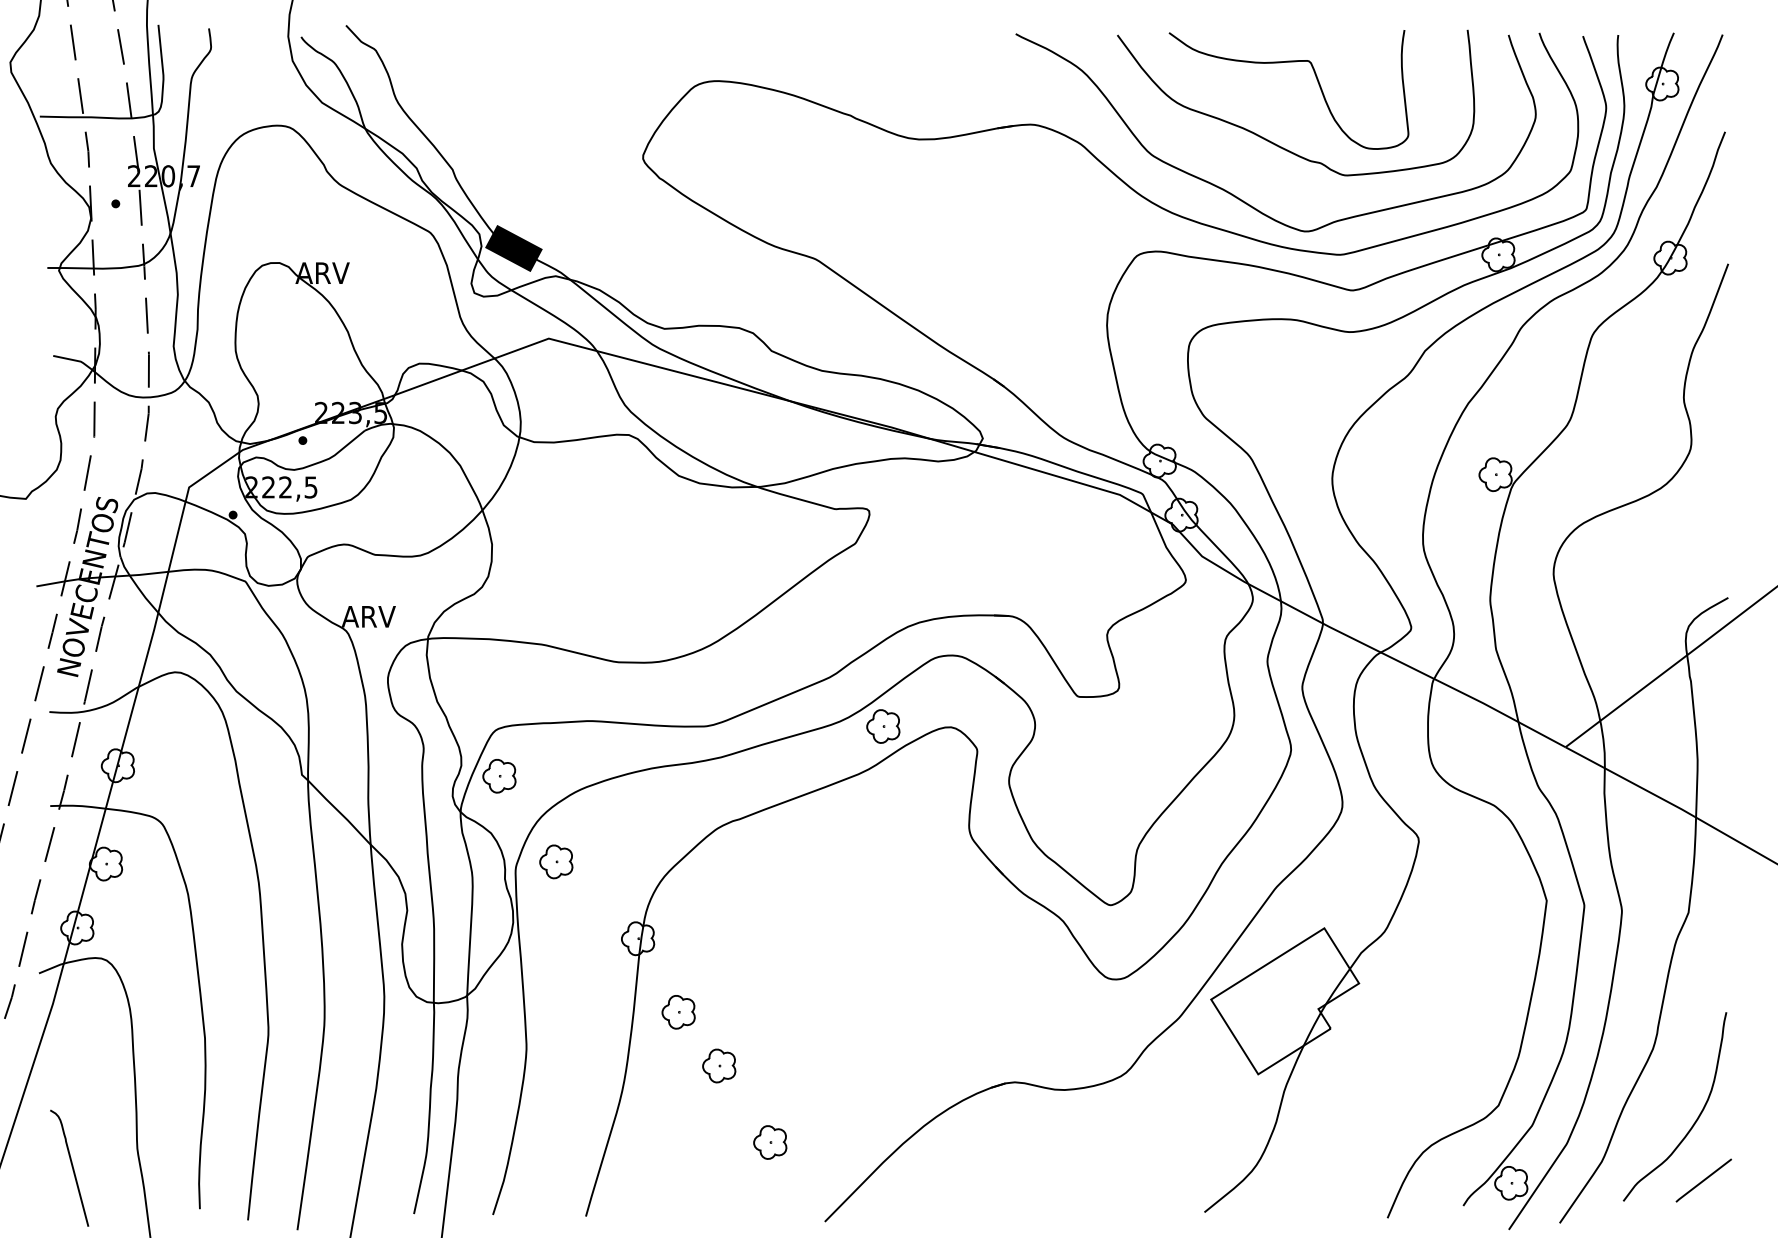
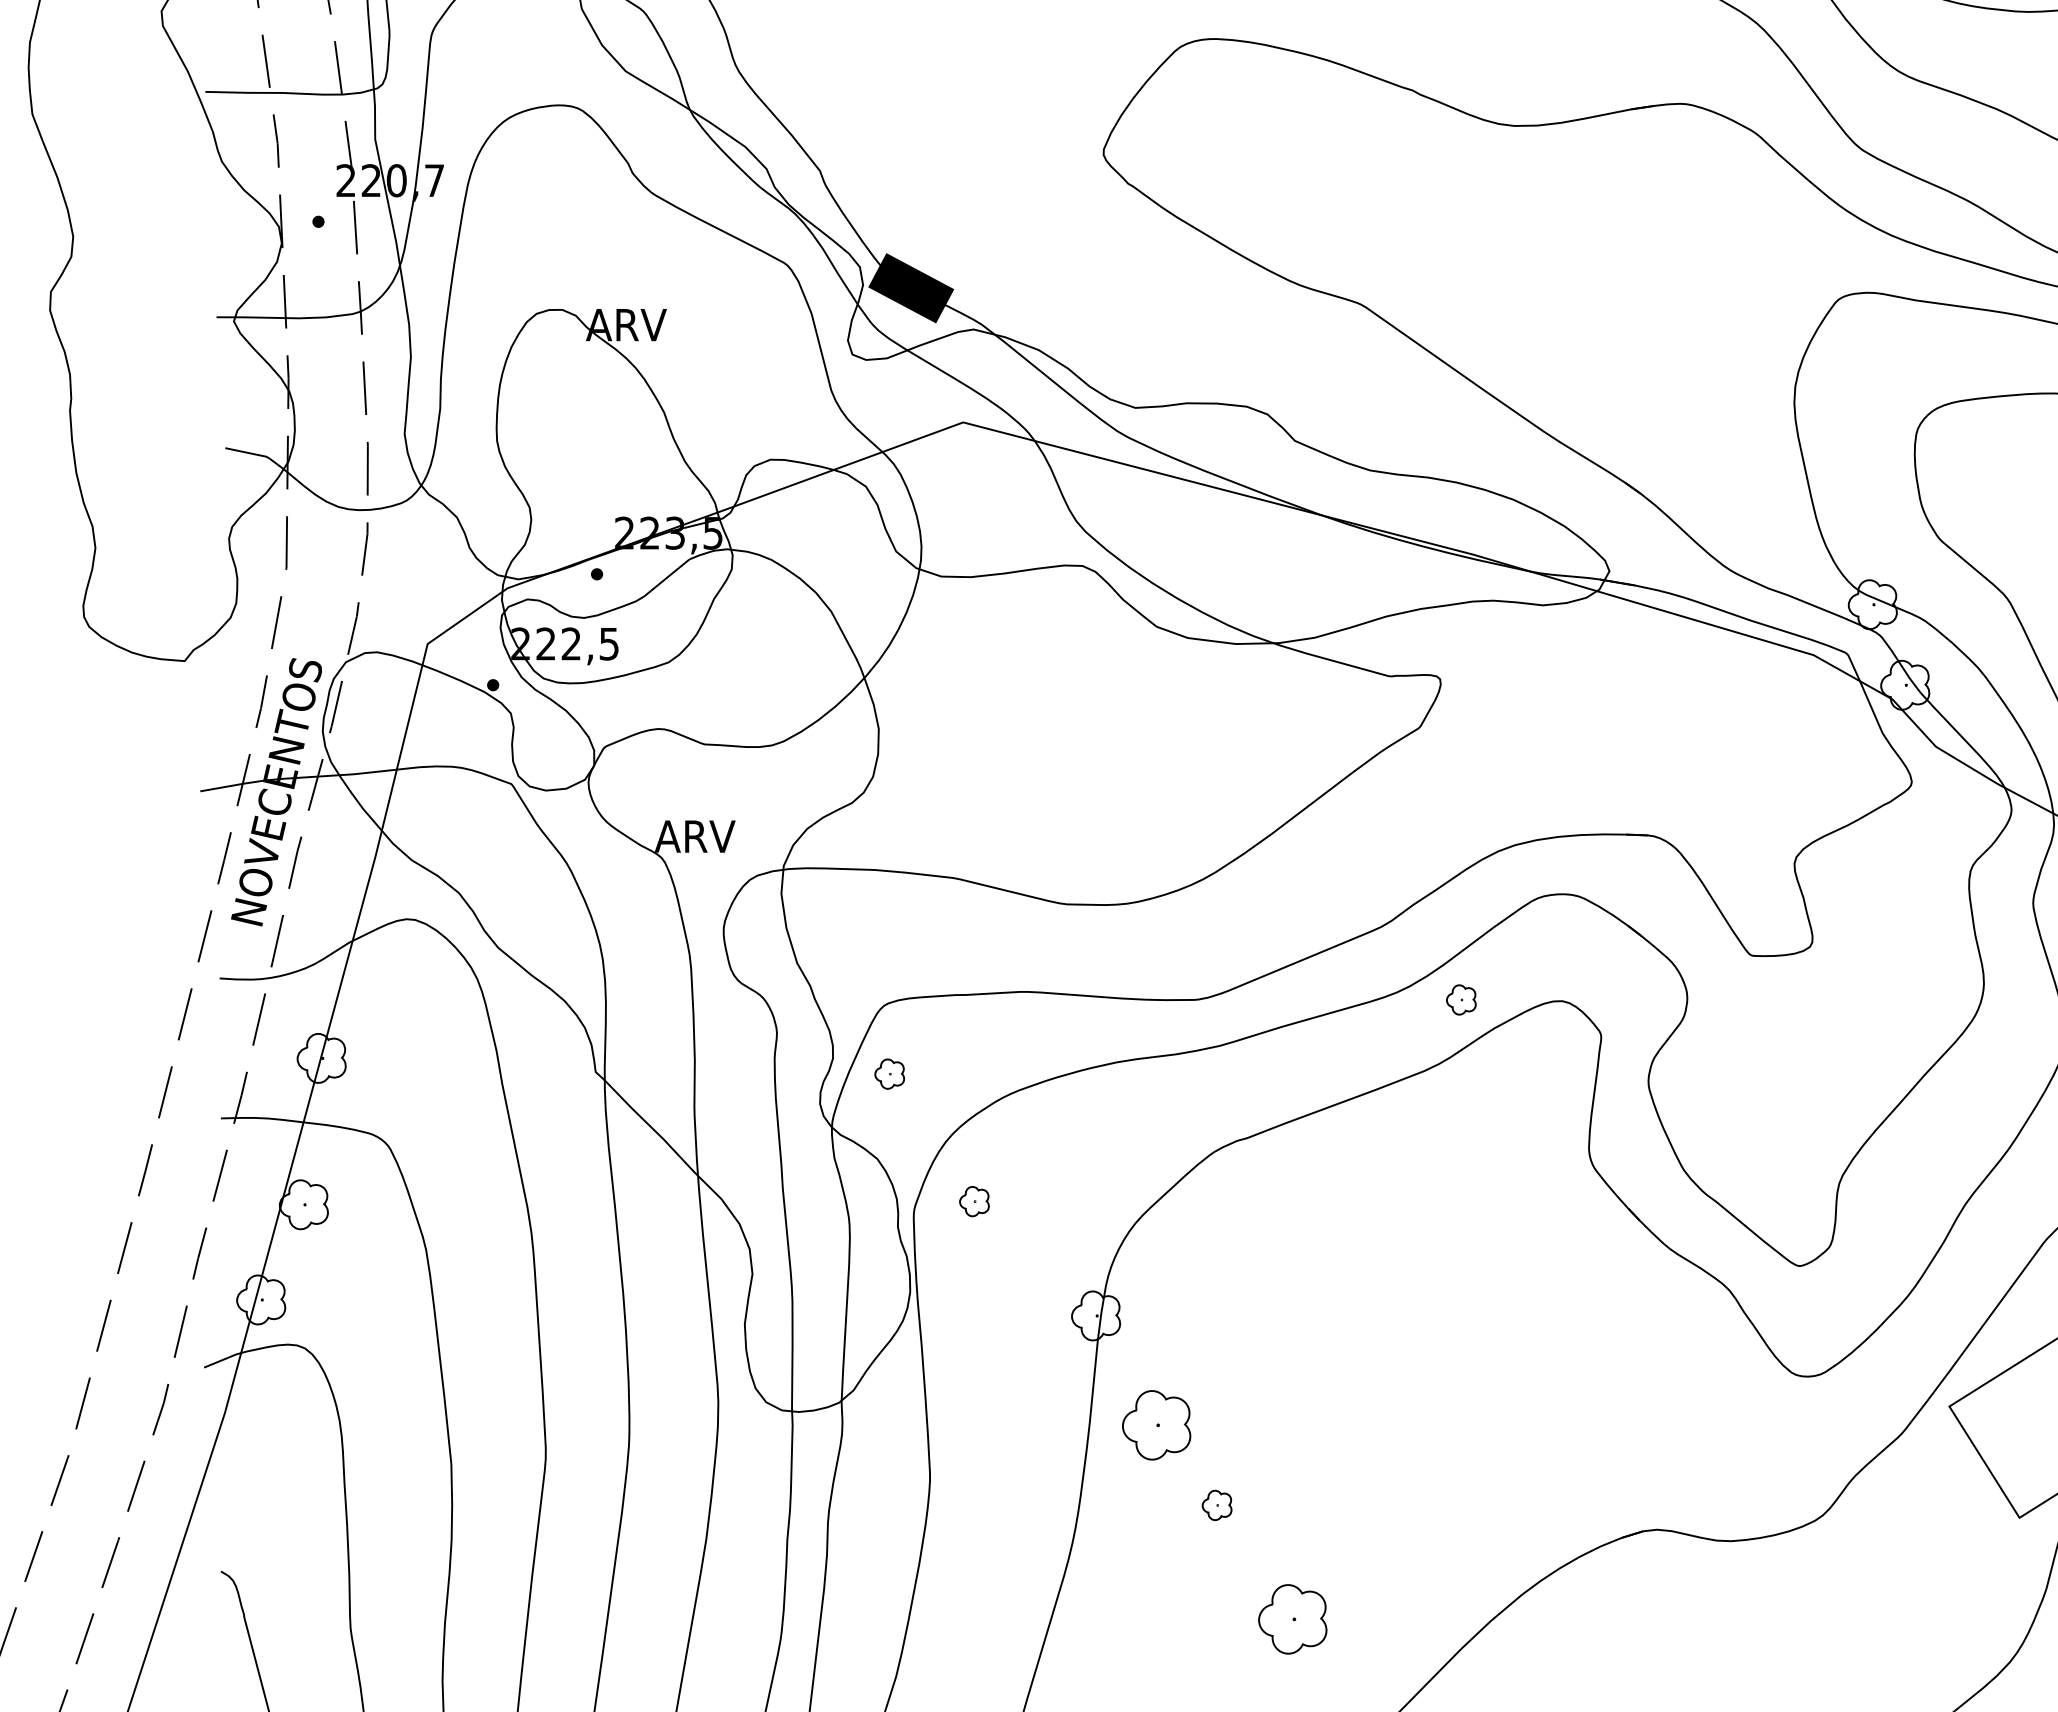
part: (883, 726) -> (1461, 999), size x0.6
part: (499, 776) -> (889, 1074), size x0.6
part: (556, 861) -> (974, 1200), size x0.6
part: (678, 1012) -> (1156, 1425), size x1.4
part: (719, 1065) -> (1217, 1504), size x0.6
part: (770, 1142) -> (1293, 1619), size x1.4

